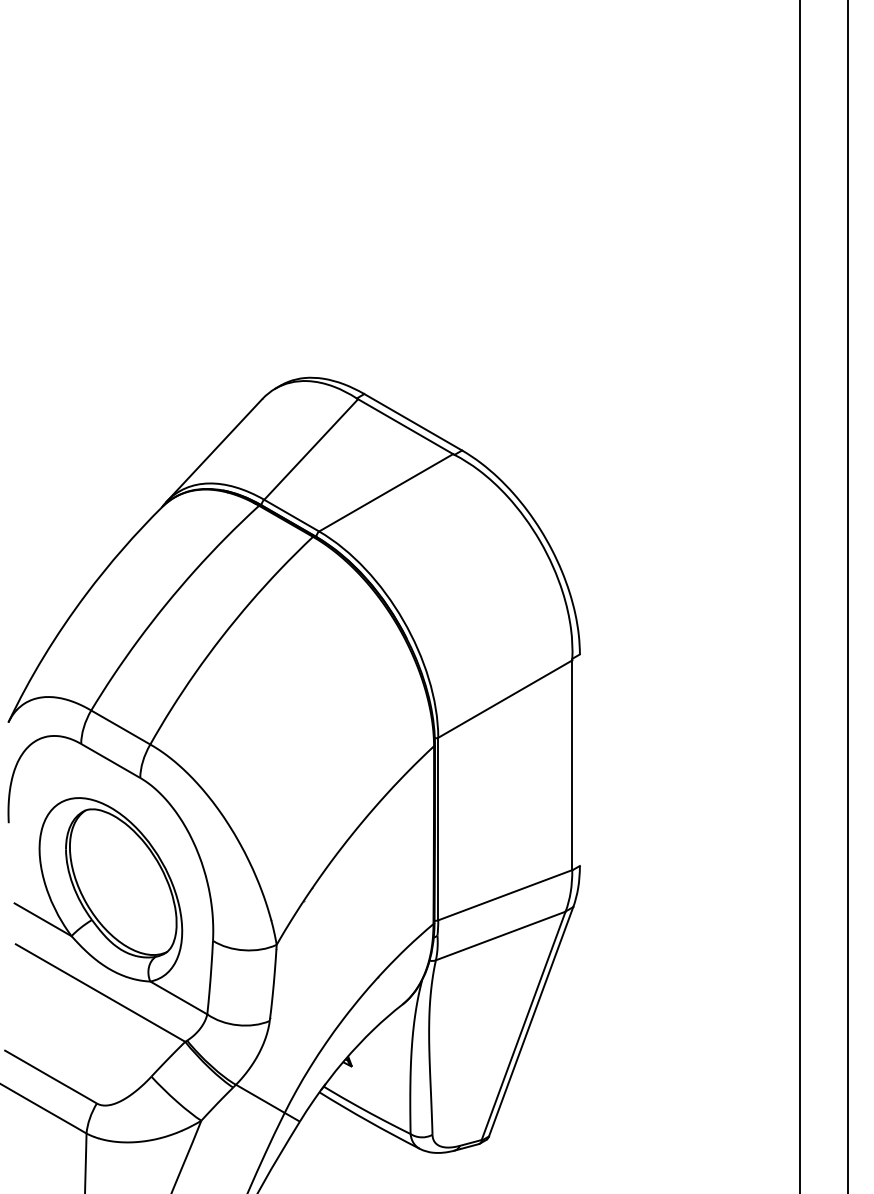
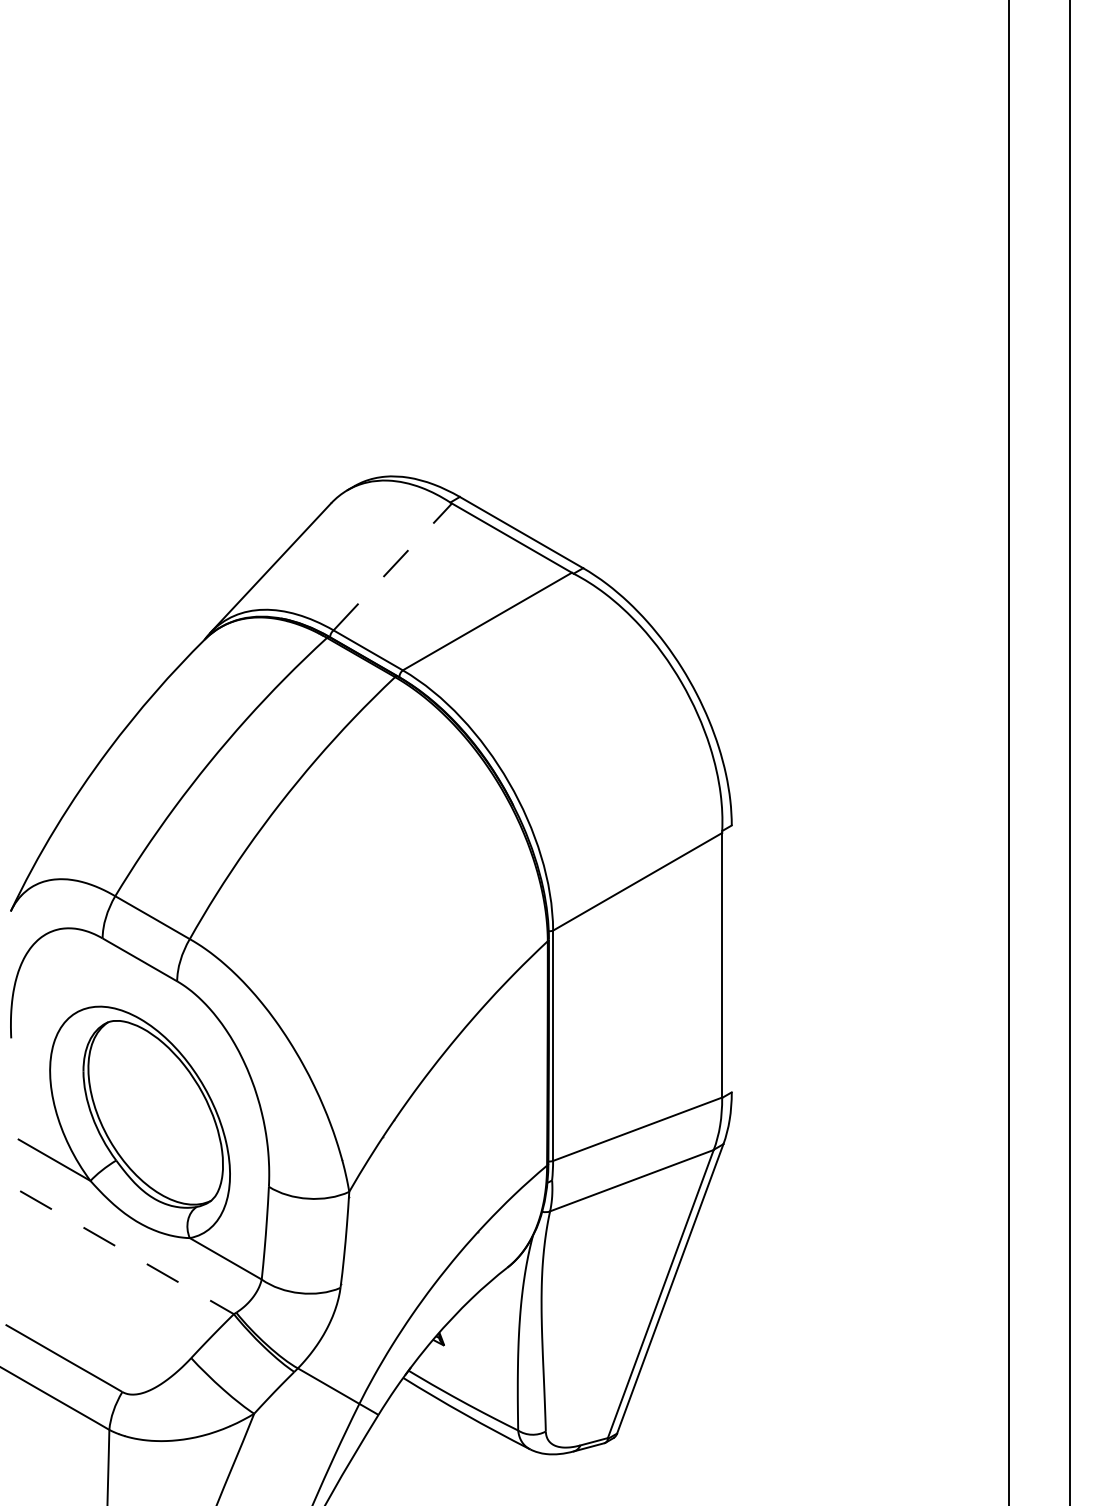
line: (311, 449) -> (393, 566), solid -> dashed
line: (100, 993) -> (126, 1253), solid -> dashed

